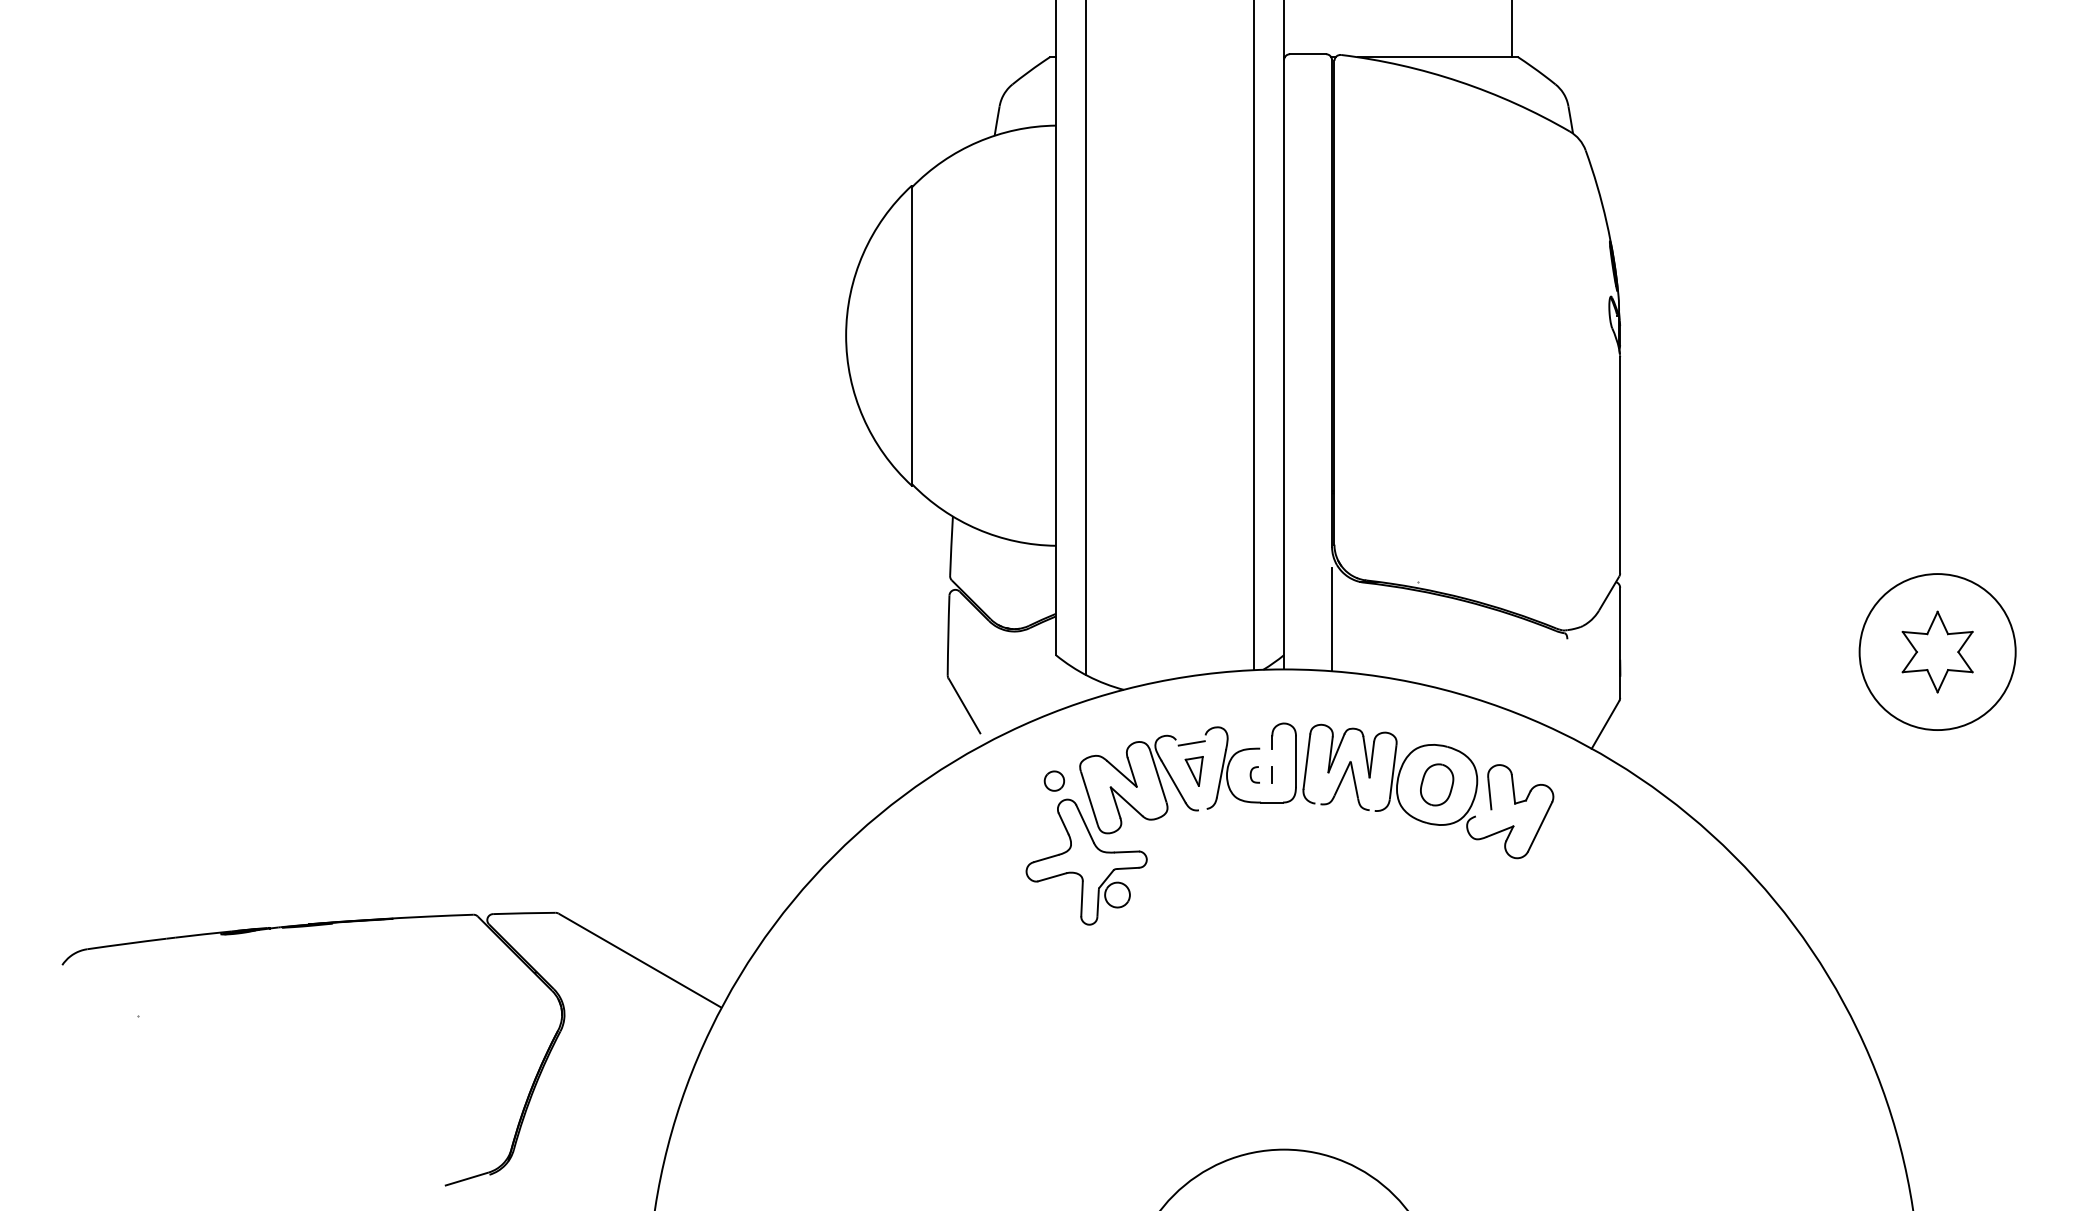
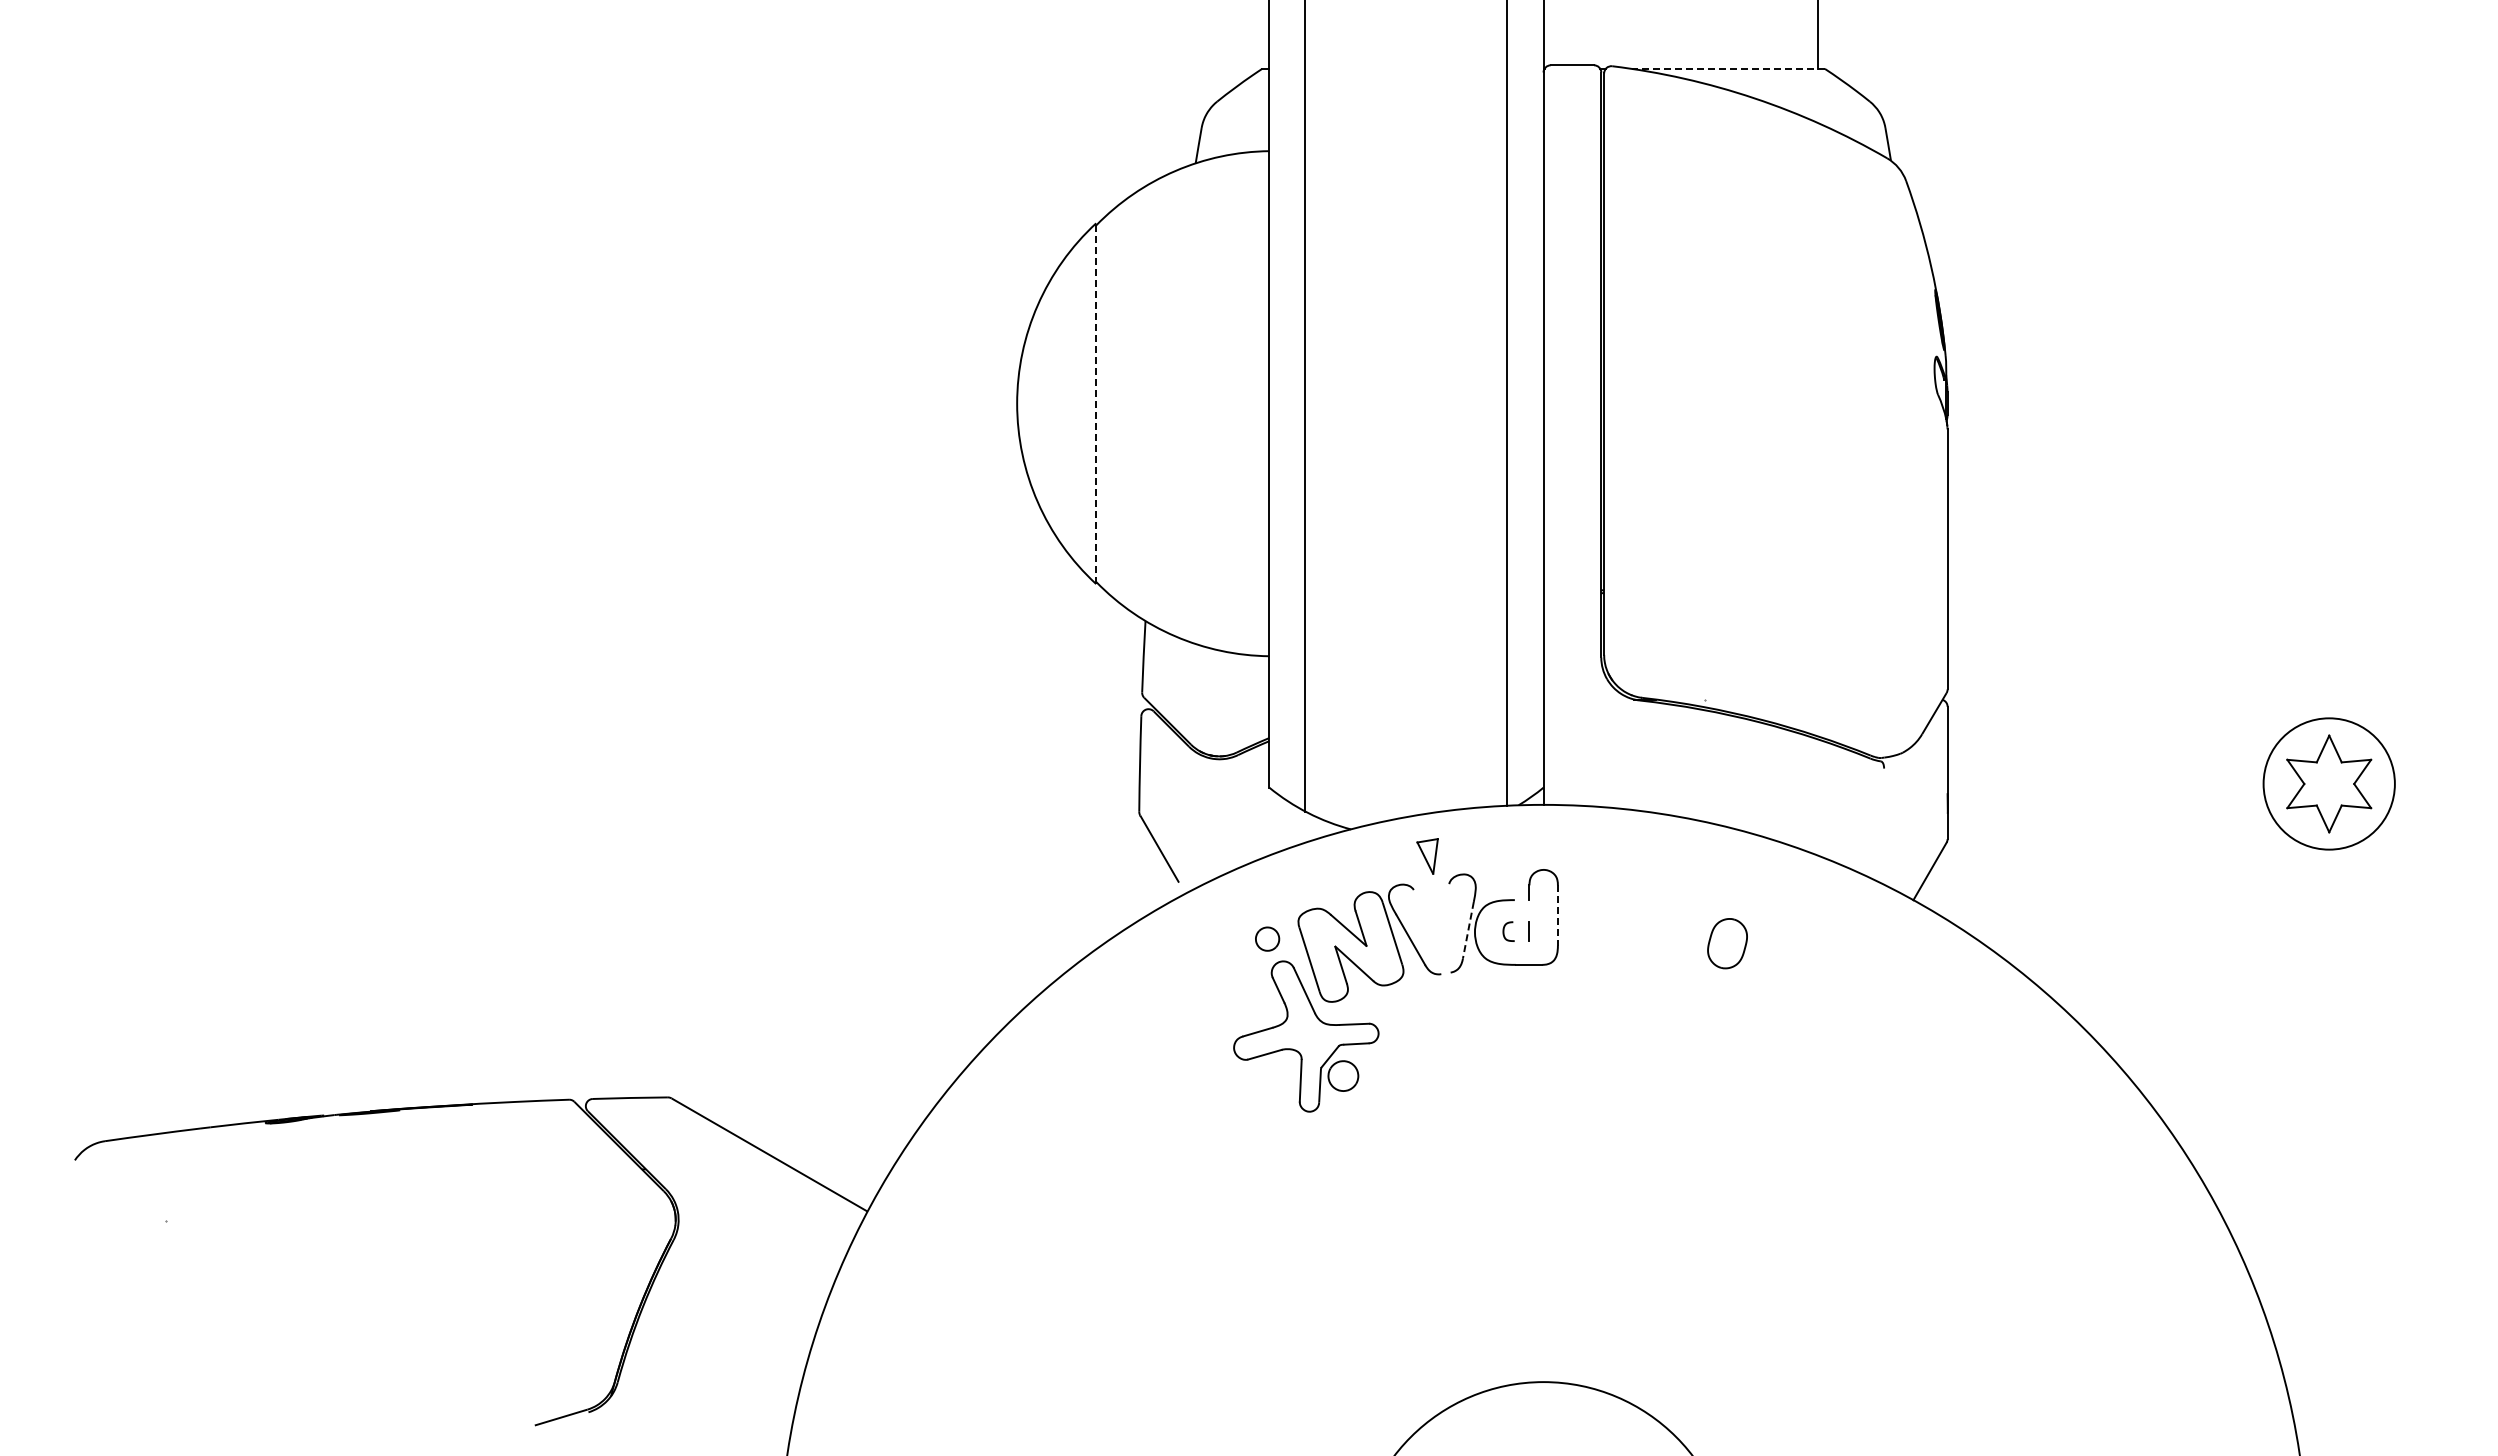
line: (1437, 56) -> (1727, 68), solid -> dashed
line: (912, 335) -> (1096, 403), solid -> dashed
line: (1332, 620) -> (1601, 745), removed
circle: (1937, 651) -> (2329, 783), size x0.7
line: (1191, 743) -> (1432, 893), removed
line: (1295, 762) -> (1557, 916), solid -> dashed
part: (1194, 771) -> (1427, 856), moved
line: (1221, 773) -> (1468, 930), solid -> dashed
part: (1428, 791) -> (1717, 951), removed

